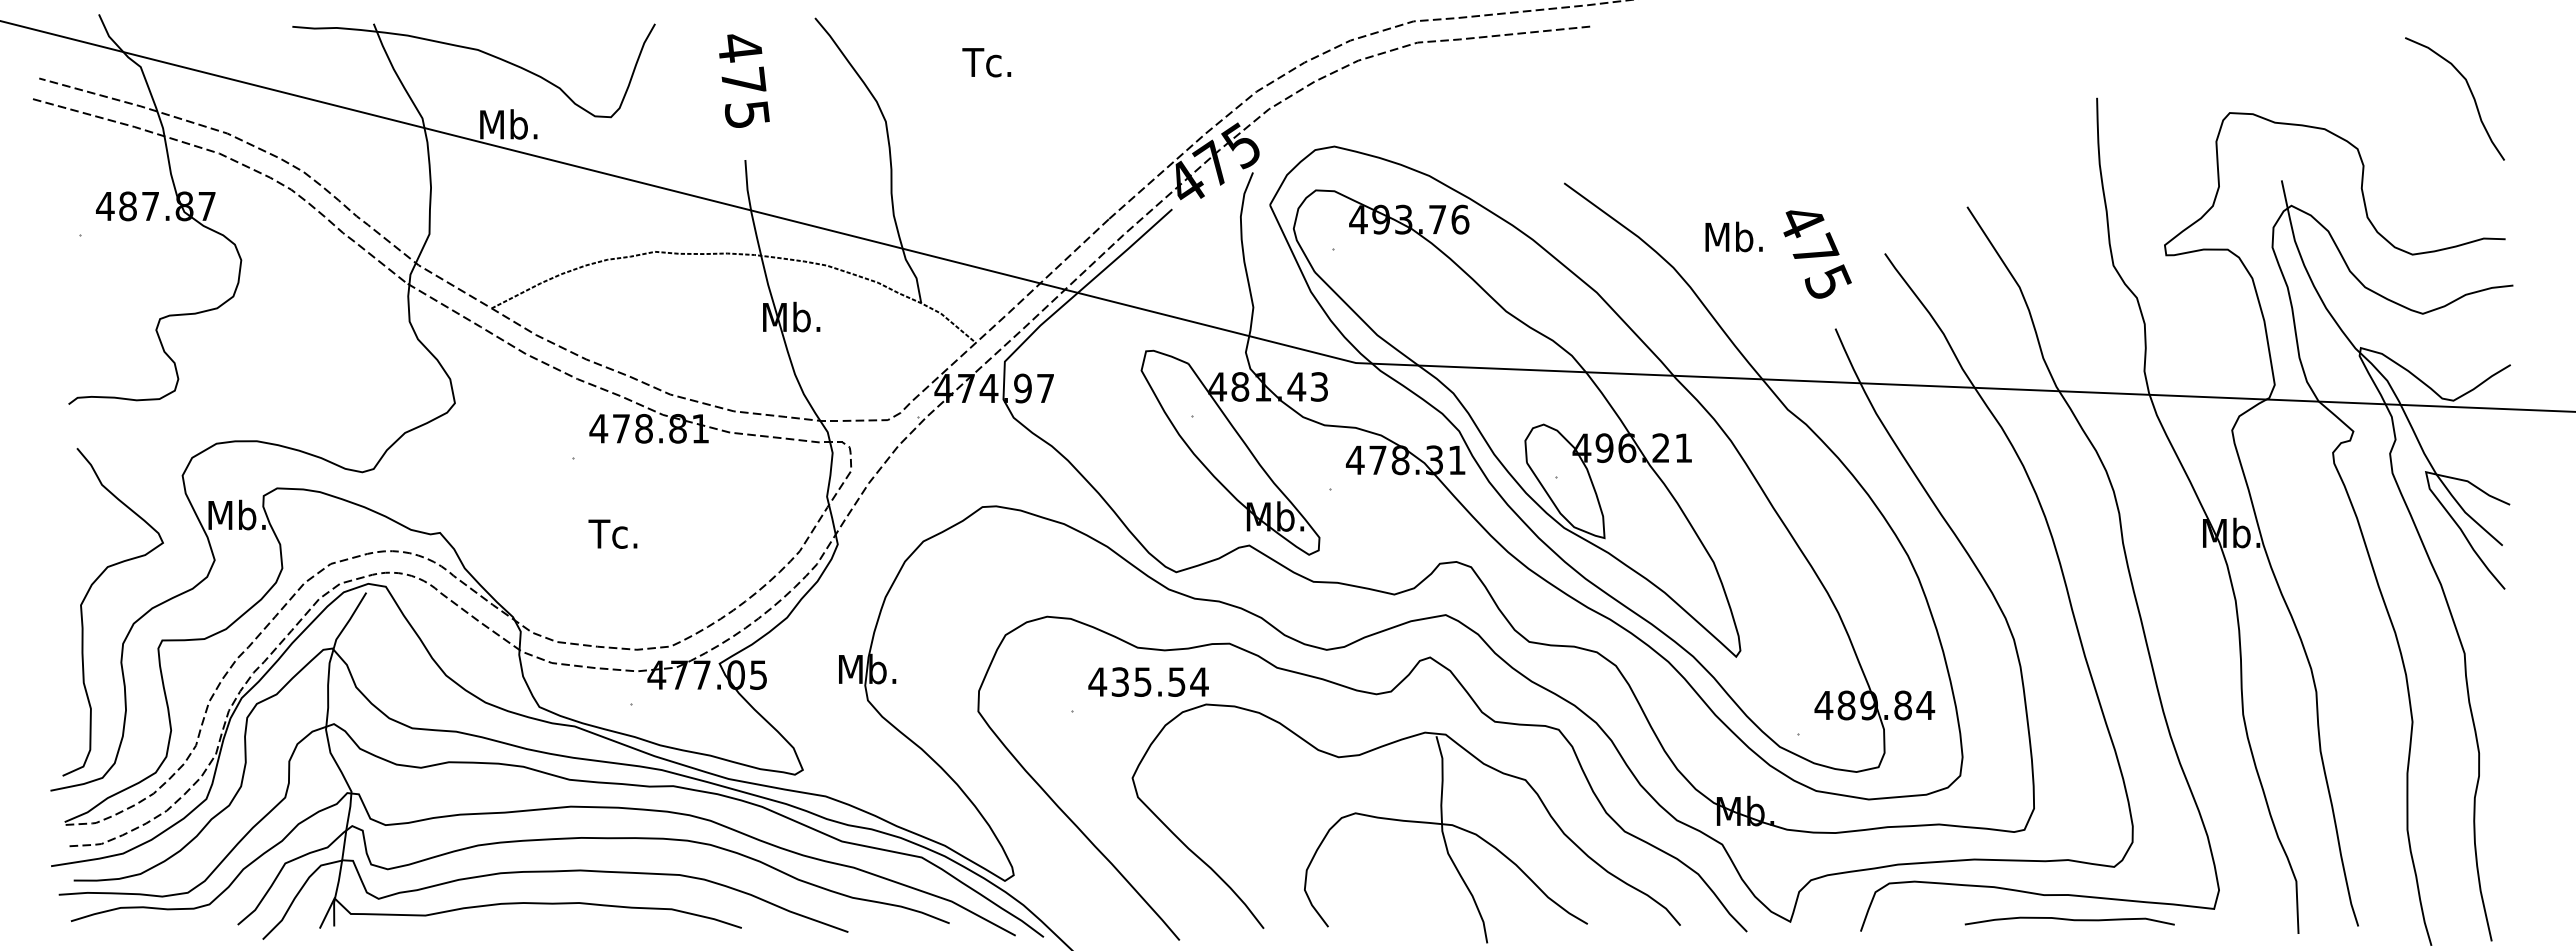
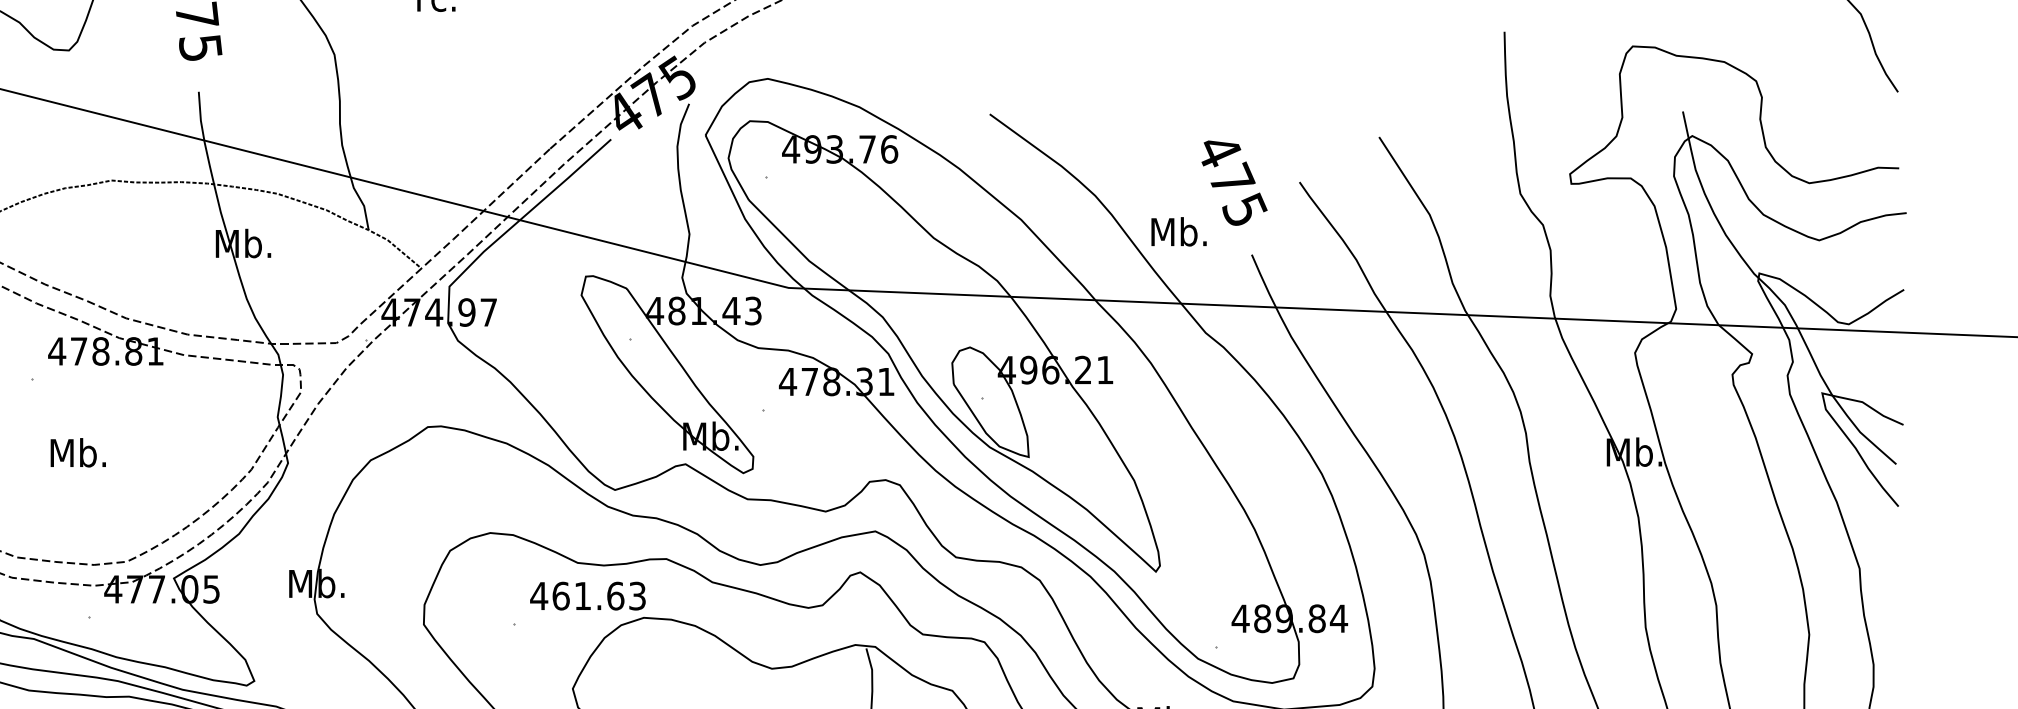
text: (1733, 236) -> (1178, 231), moved
text: (618, 533) -> (76, 452), Tc. -> Mb.
text: (1159, 681) -> (598, 595), 435.54 -> 461.63

